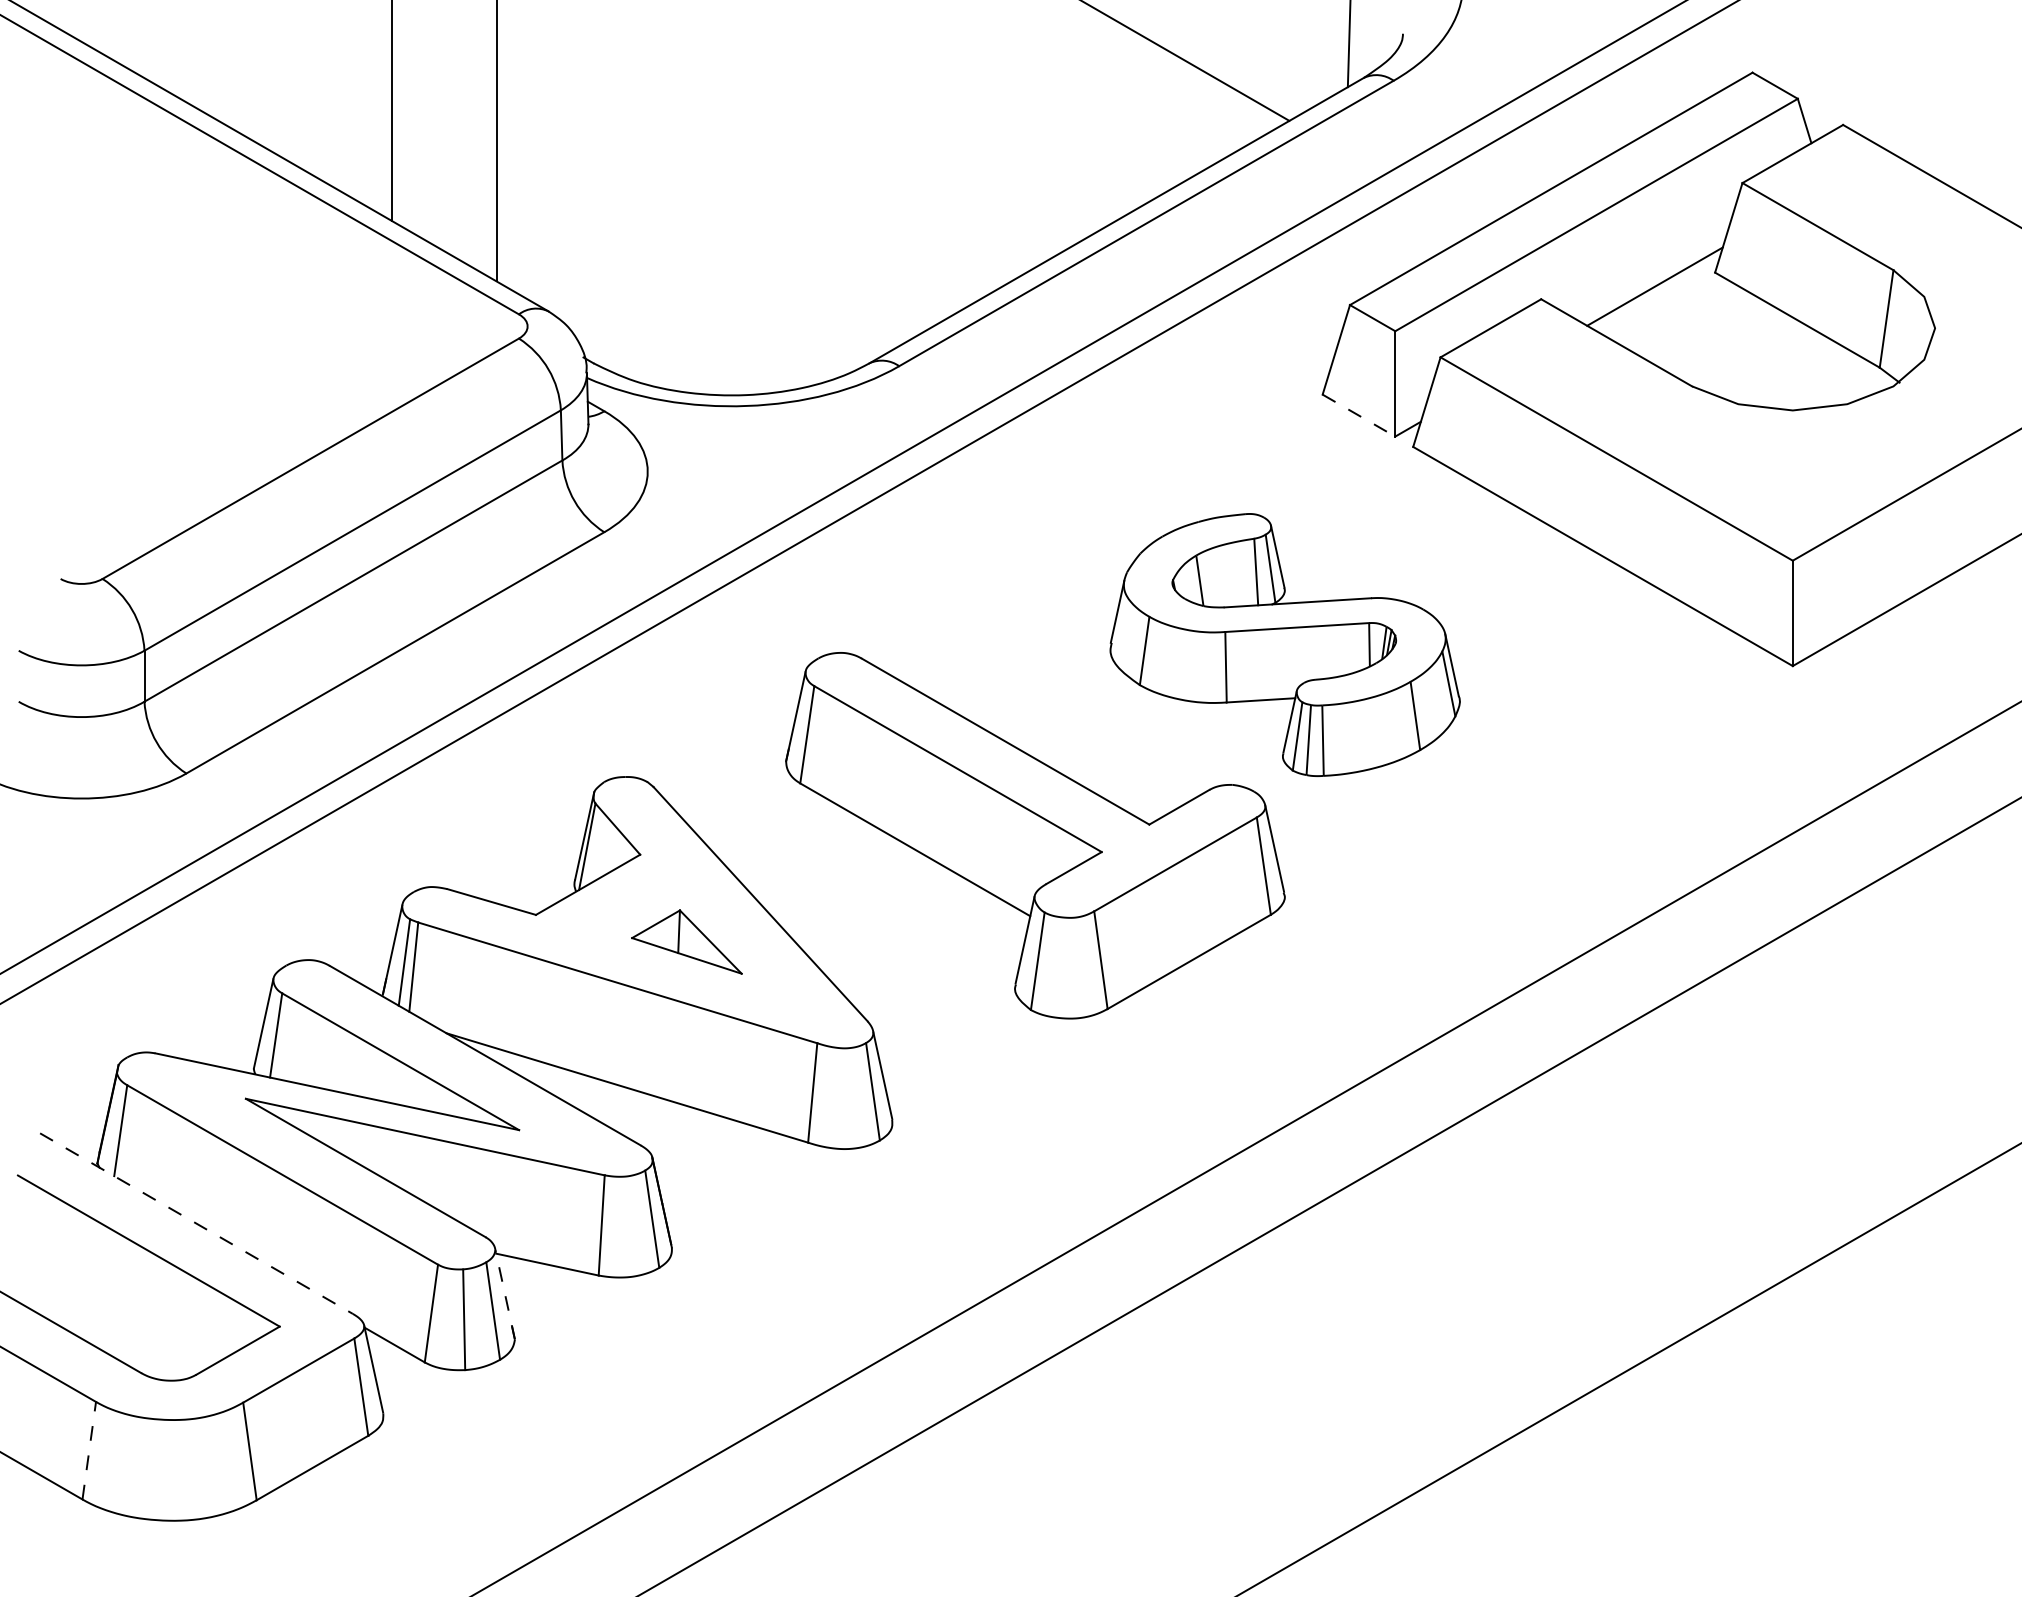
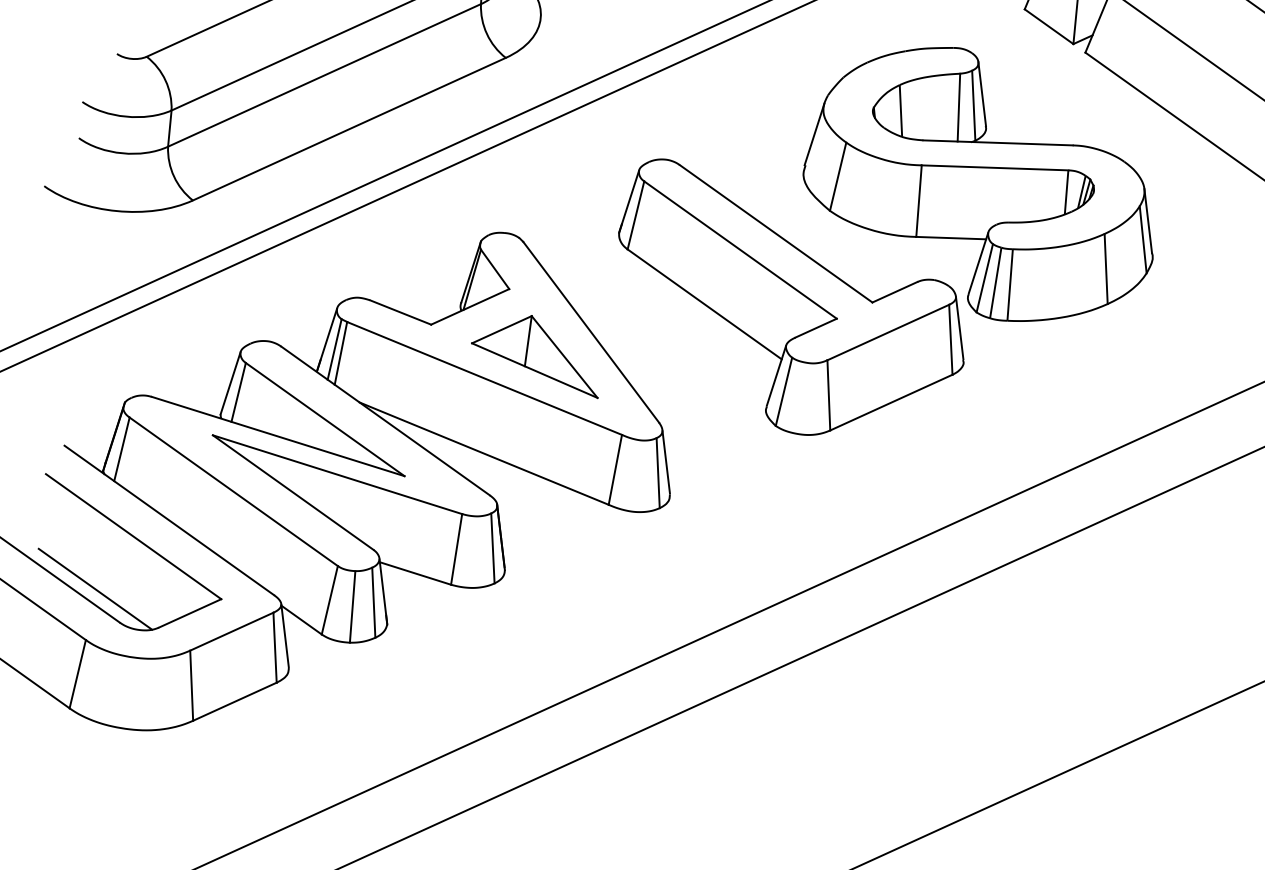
line: (1358, 415) -> (1048, 26), dashed -> solid
part: (1284, 644) -> (980, 183), size x1.43
part: (686, 941) -> (536, 353), size x1.67
line: (196, 1223) -> (169, 520), dashed -> solid
line: (505, 1294) -> (383, 591), dashed -> solid
line: (102, 1329) -> (95, 589), added
line: (89, 1450) -> (77, 674), dashed -> solid

